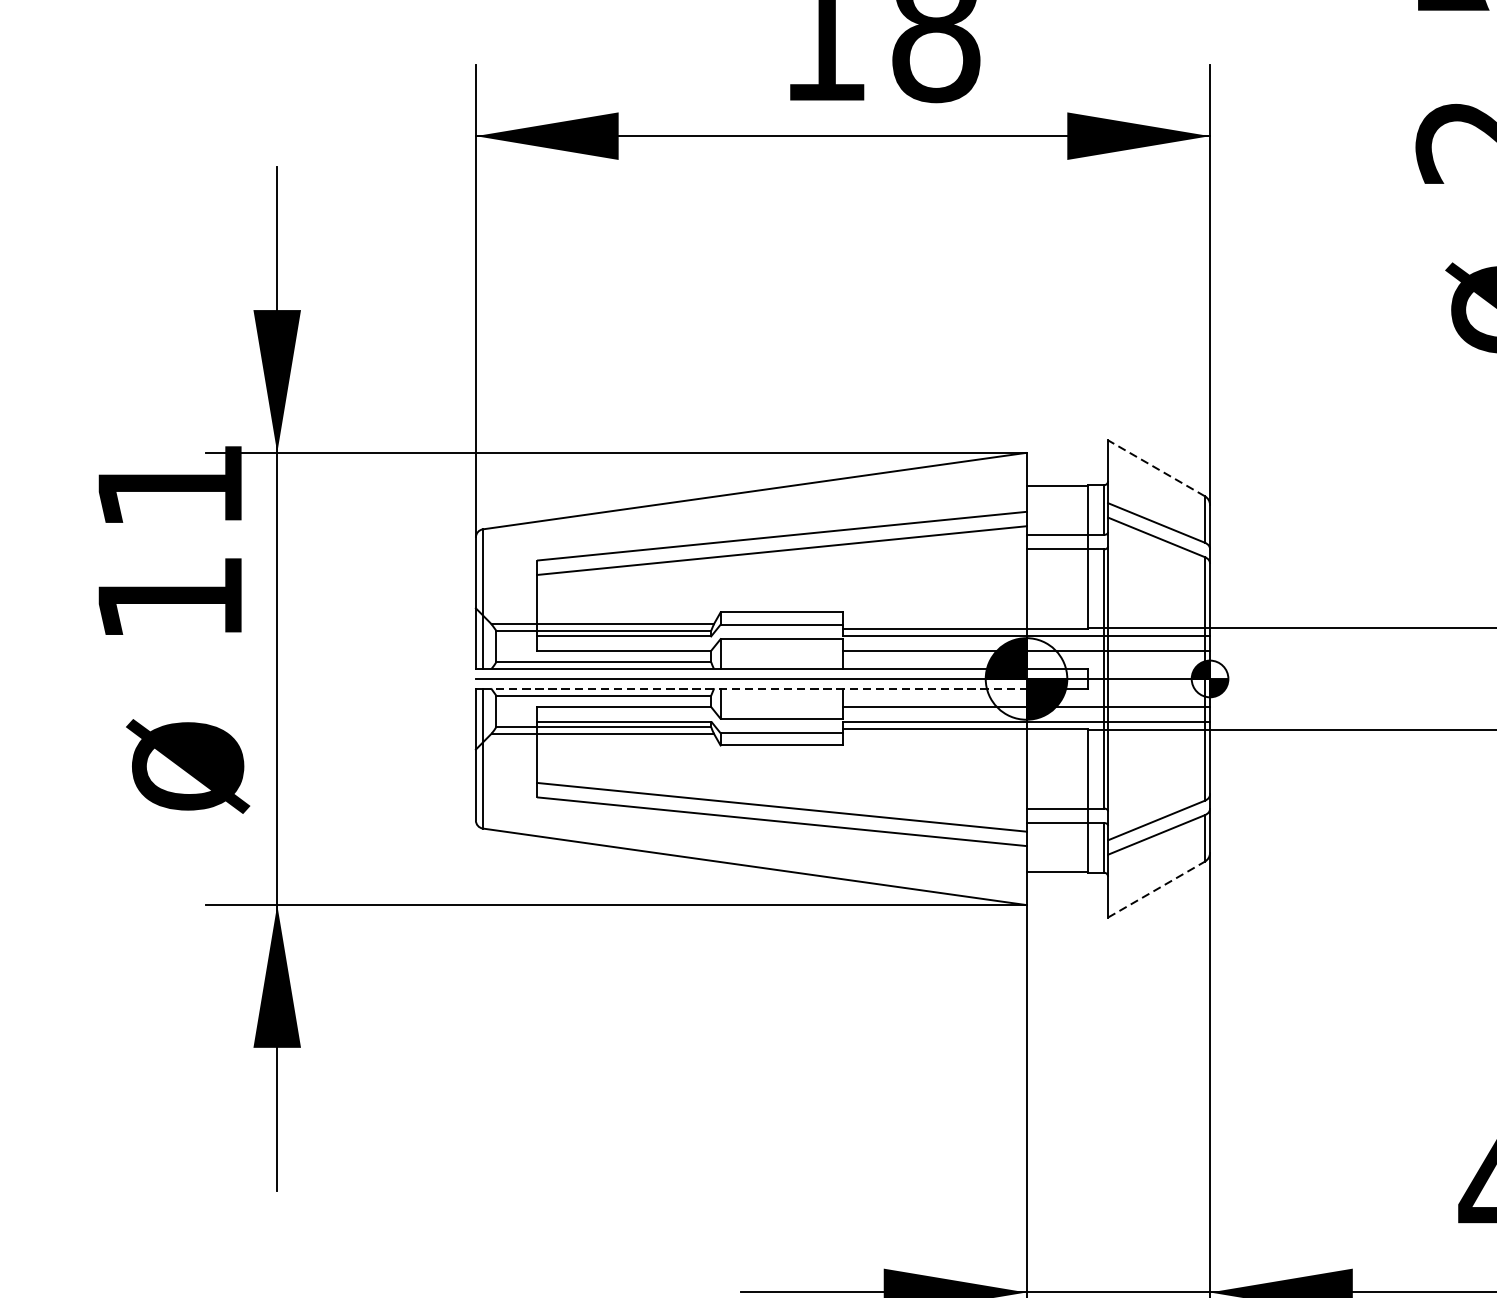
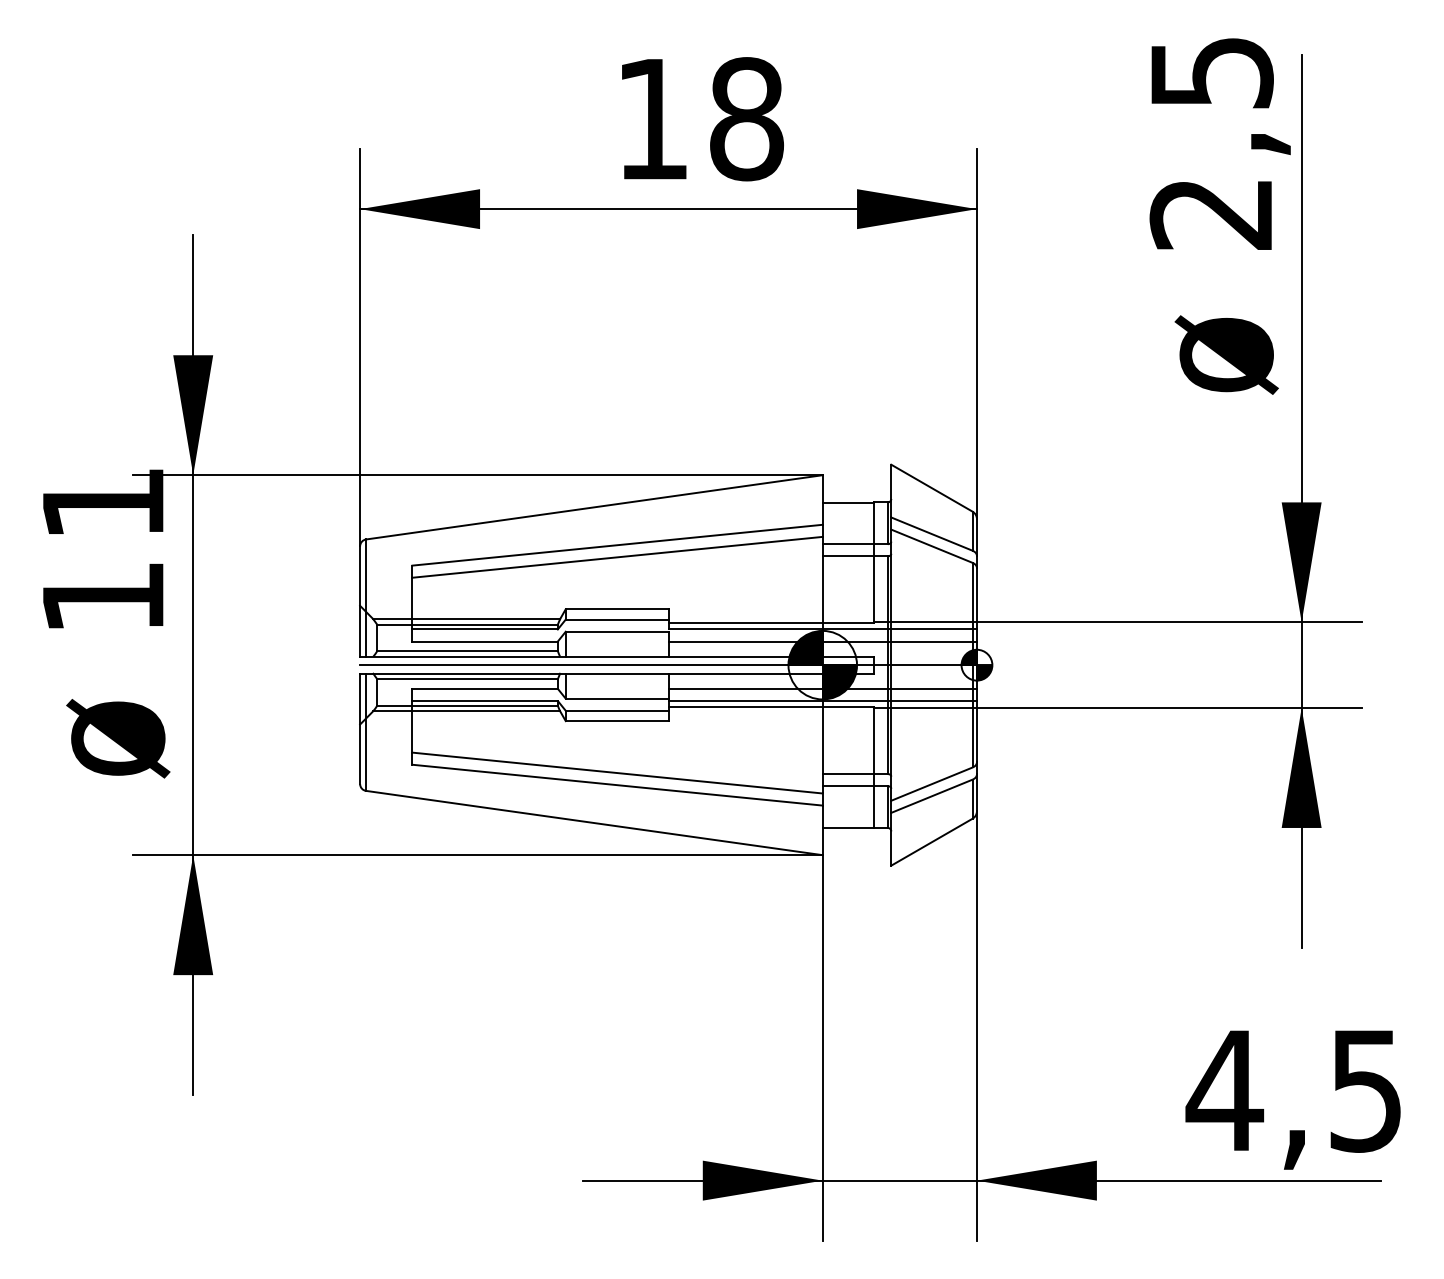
line: (1155, 468) -> (931, 488), dashed -> solid
line: (754, 688) -> (594, 673), dashed -> solid
line: (1155, 889) -> (931, 842), dashed -> solid

